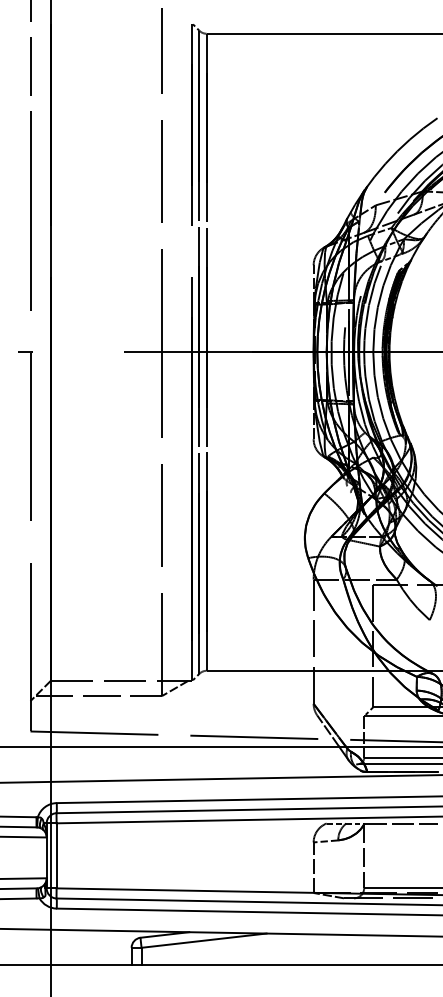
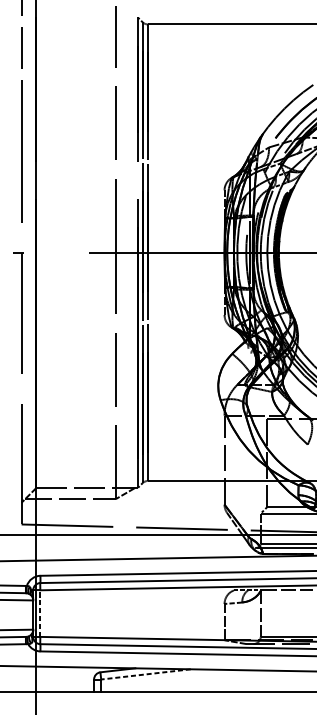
line: (56, 855) -> (40, 613), solid -> dashed
line: (204, 940) -> (146, 674), solid -> dashed

